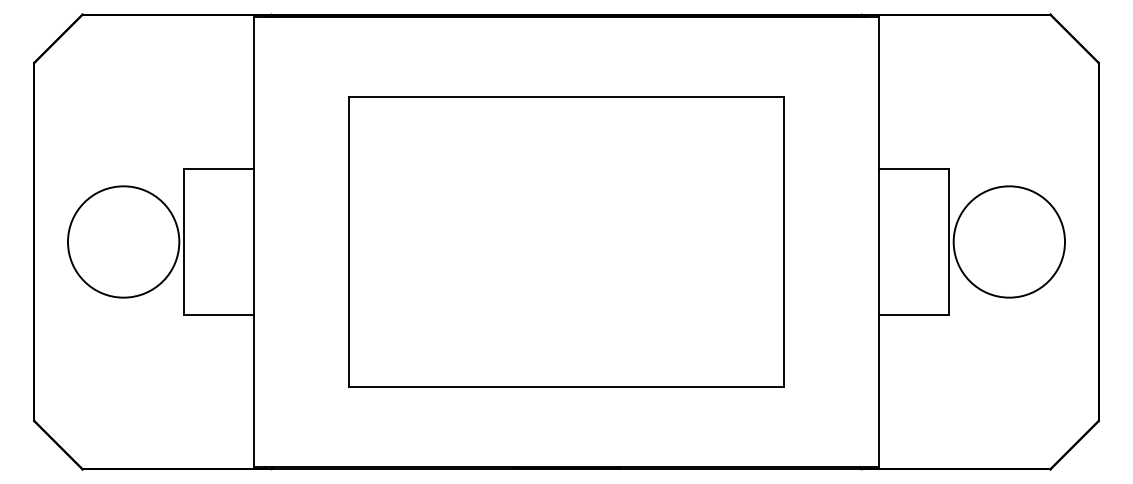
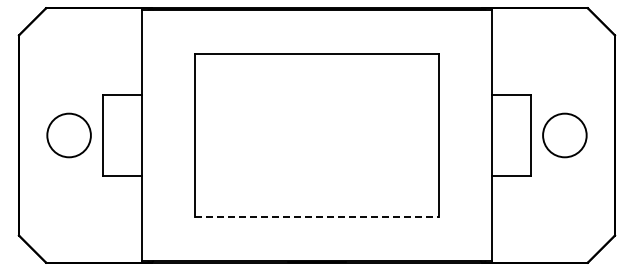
circle: (122, 242) -> (68, 135), size x0.7
circle: (1008, 242) -> (564, 135), size x0.7
line: (567, 386) -> (317, 216), solid -> dashed

